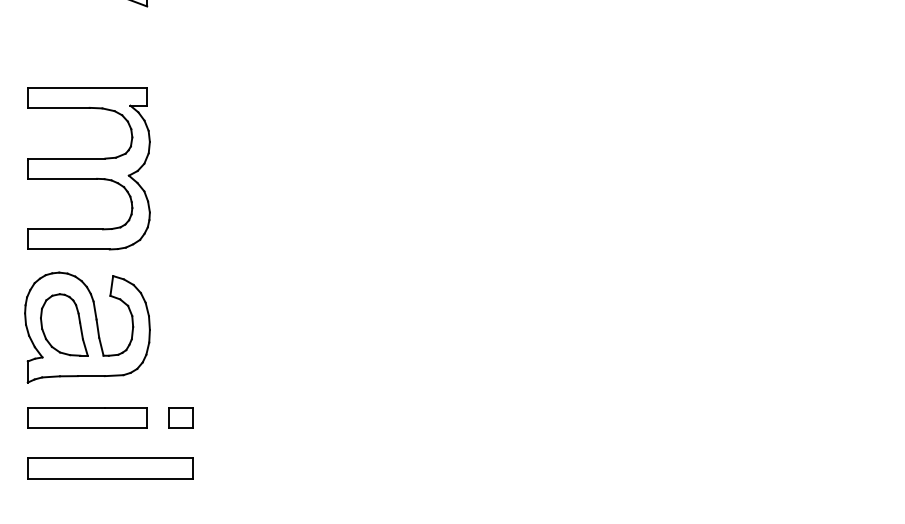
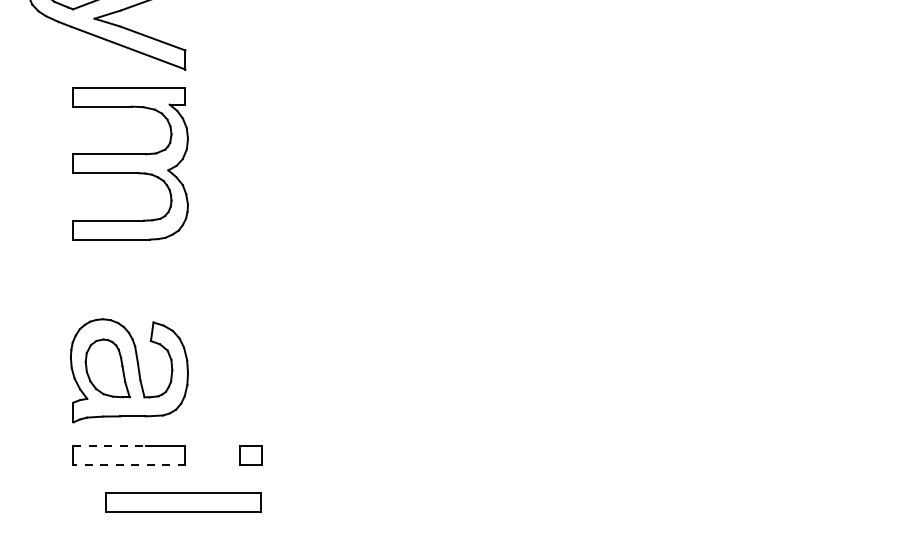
part: (88, 168) -> (130, 163), moved
line: (67, 407) -> (110, 445), solid -> dashed
part: (180, 417) -> (250, 455), moved
line: (87, 427) -> (129, 464), solid -> dashed
part: (109, 467) -> (183, 502), moved

